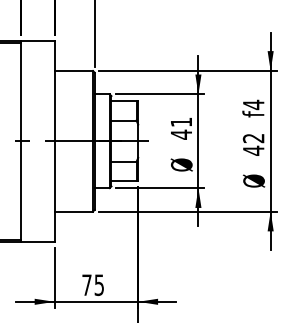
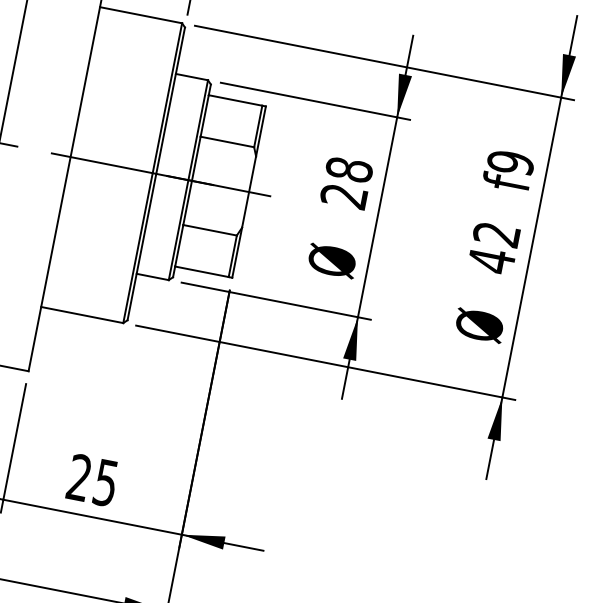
text: (253, 104) -> (510, 161), f4 -> f9
text: (181, 128) -> (346, 183), 41 -> 28
text: (86, 284) -> (78, 476), 75 -> 25

